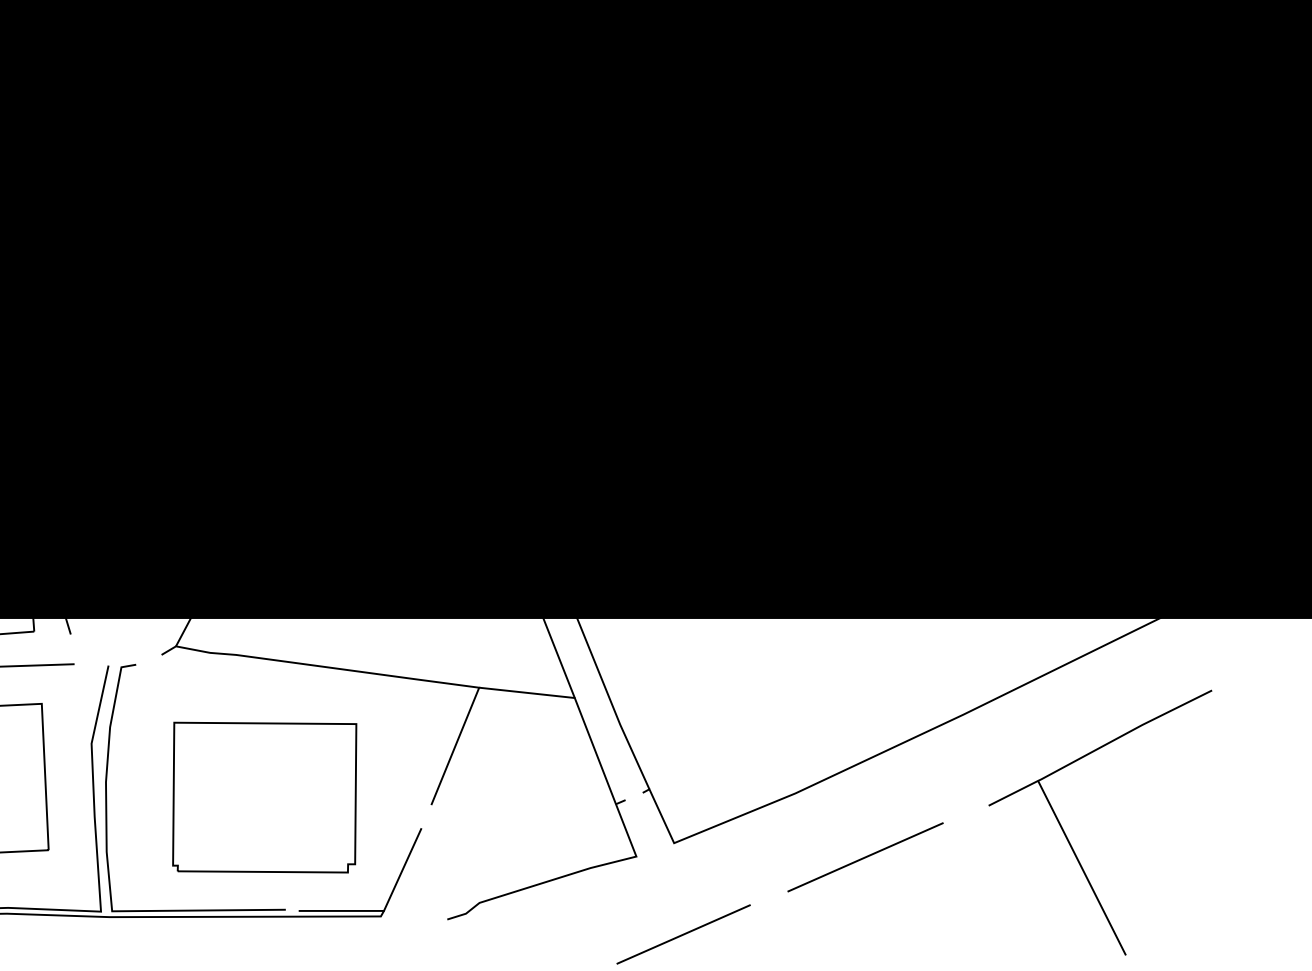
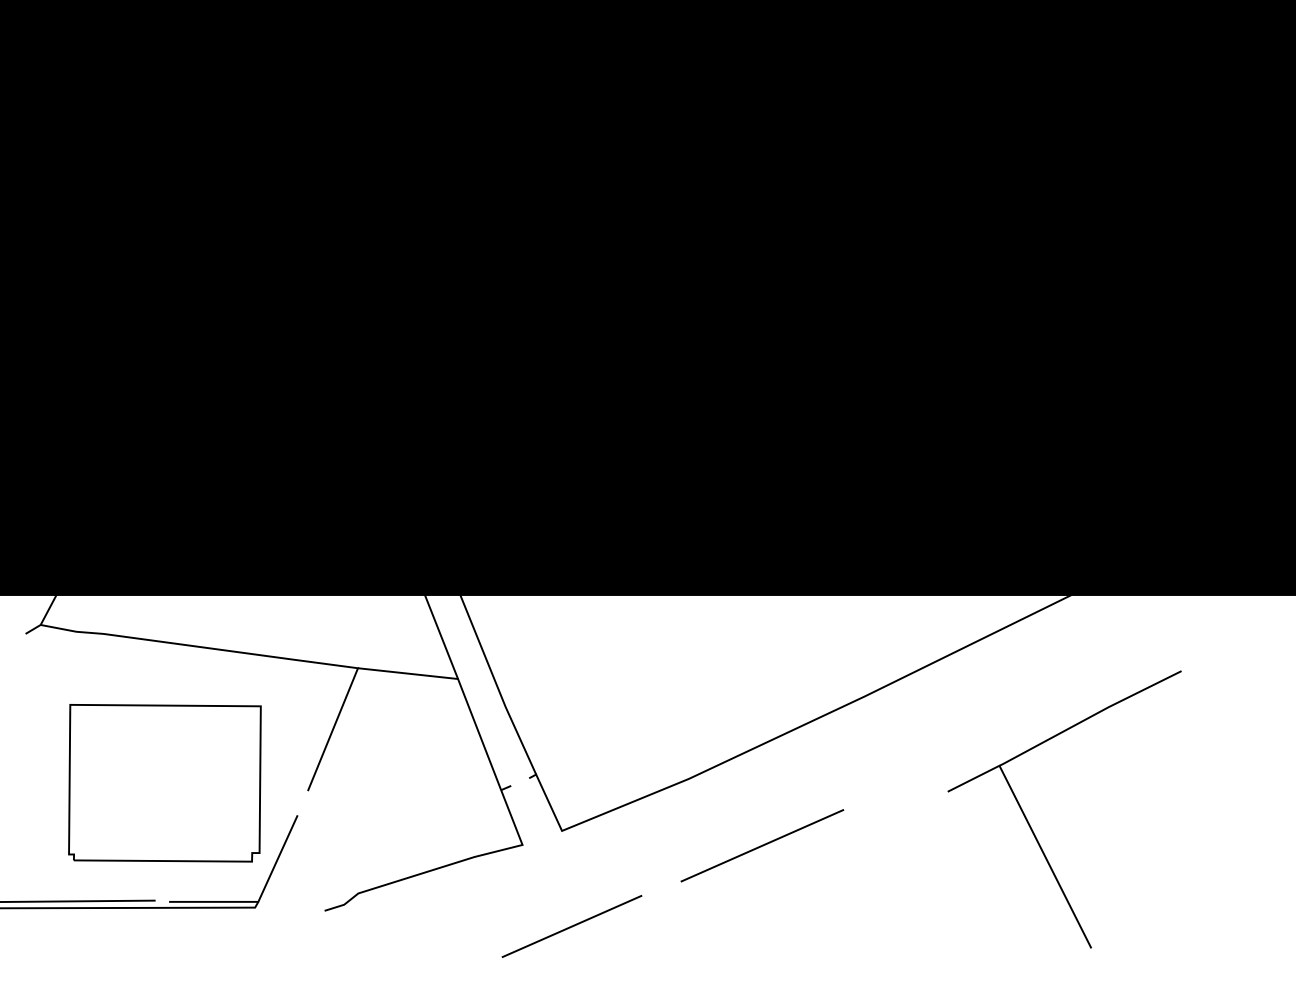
part: (264, 797) -> (164, 783), moved
part: (1068, 838) -> (1031, 826), moved

